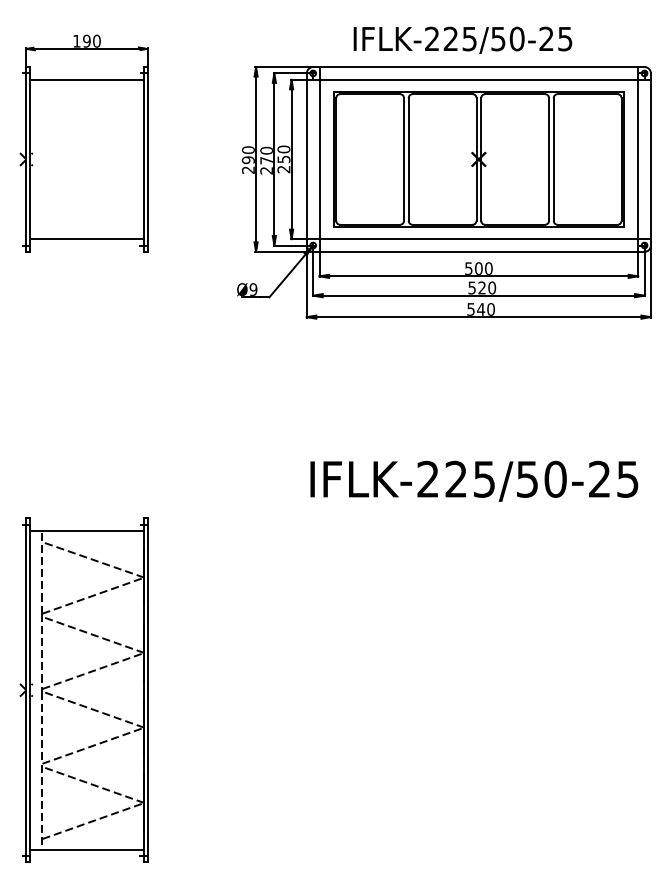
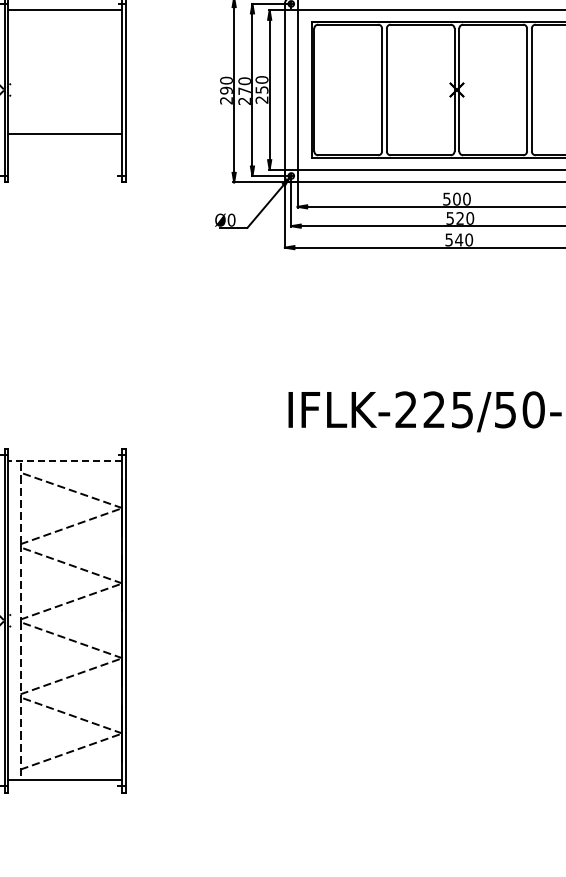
line: (86, 239) -> (64, 134), moved
text: (253, 289) -> (231, 220), Ø9 -> Ø0
line: (86, 530) -> (64, 461), solid -> dashed

